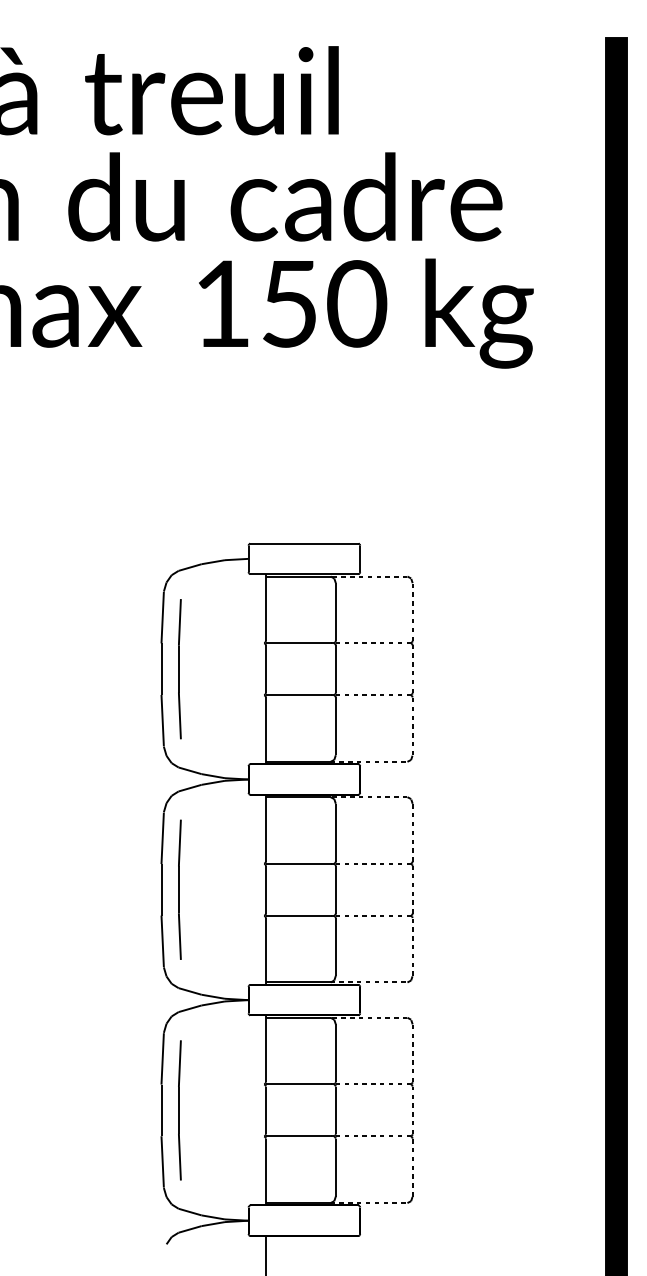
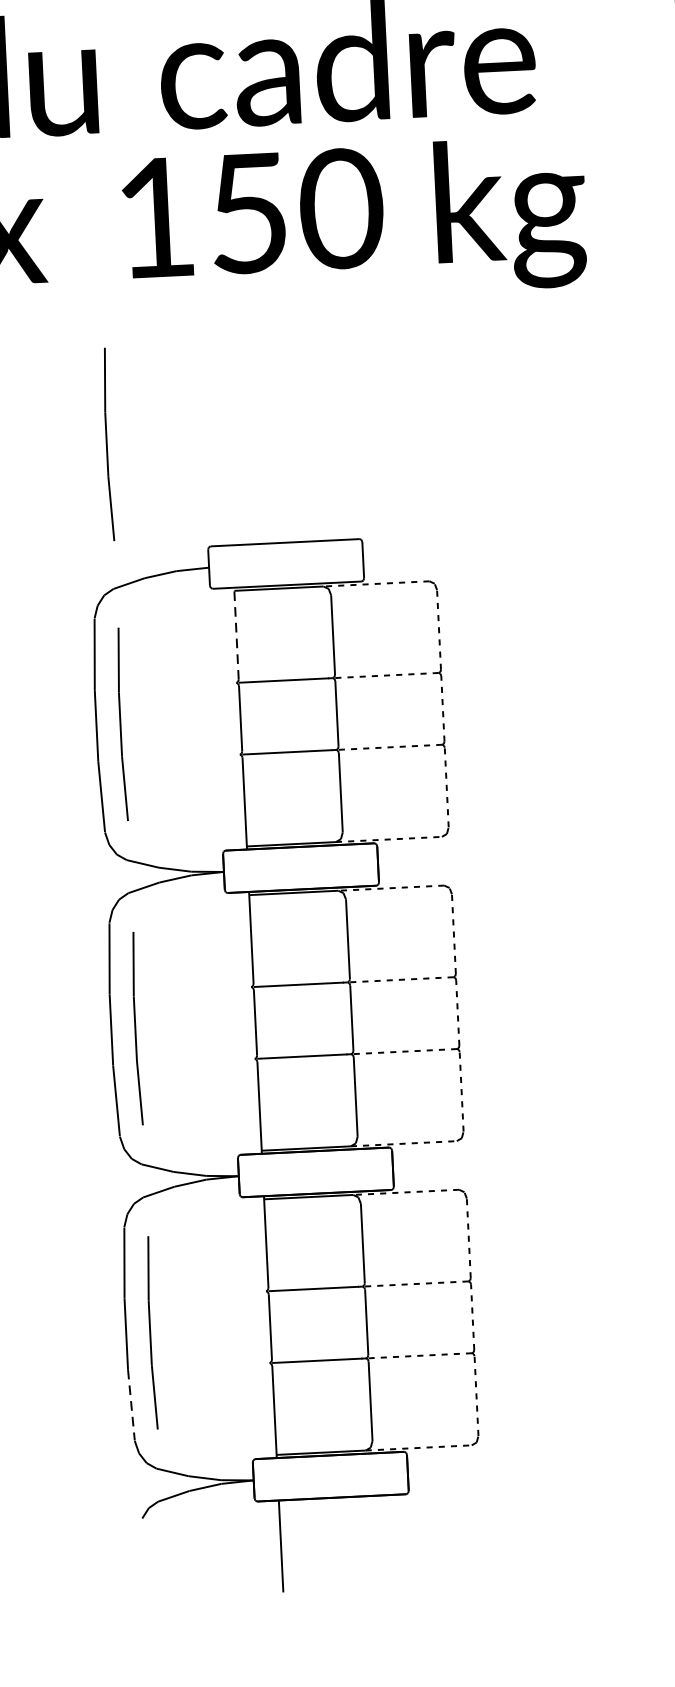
line: (179, 466) -> (107, 444), added
line: (265, 607) -> (235, 633), solid -> dashed
line: (162, 1161) -> (131, 1404), solid -> dashed

